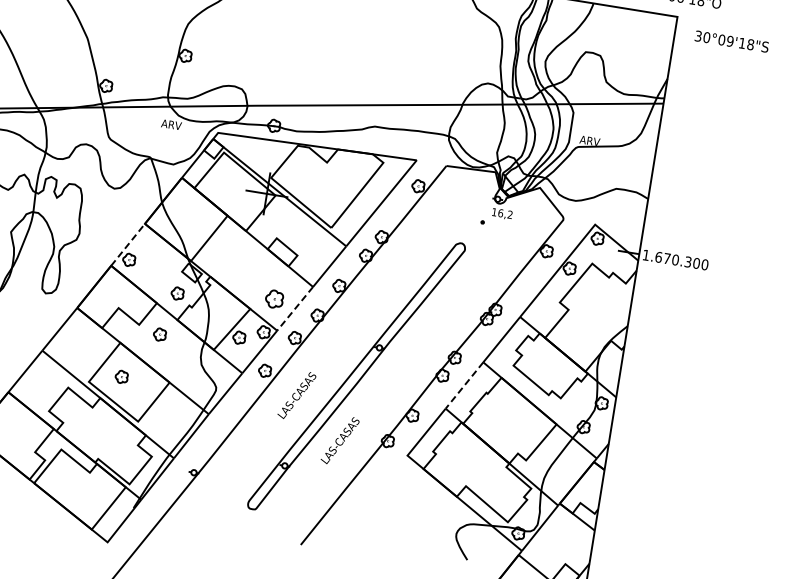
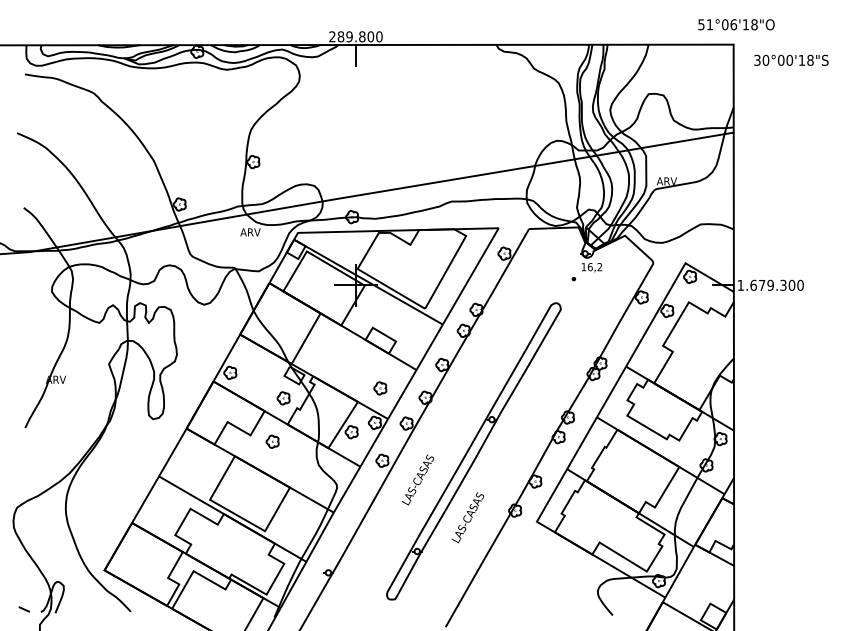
text: (730, 41) -> (789, 60), 30°09'18"S -> 30°00'18"S
line: (127, 245) -> (226, 358), dashed -> solid
text: (675, 260) -> (770, 285), 1.670.300 -> 1.679.300
part: (274, 299) -> (380, 388), size x0.71
line: (295, 309) -> (402, 395), dashed -> solid
part: (121, 376) -> (241, 489), removed
line: (464, 385) -> (582, 443), dashed -> solid

